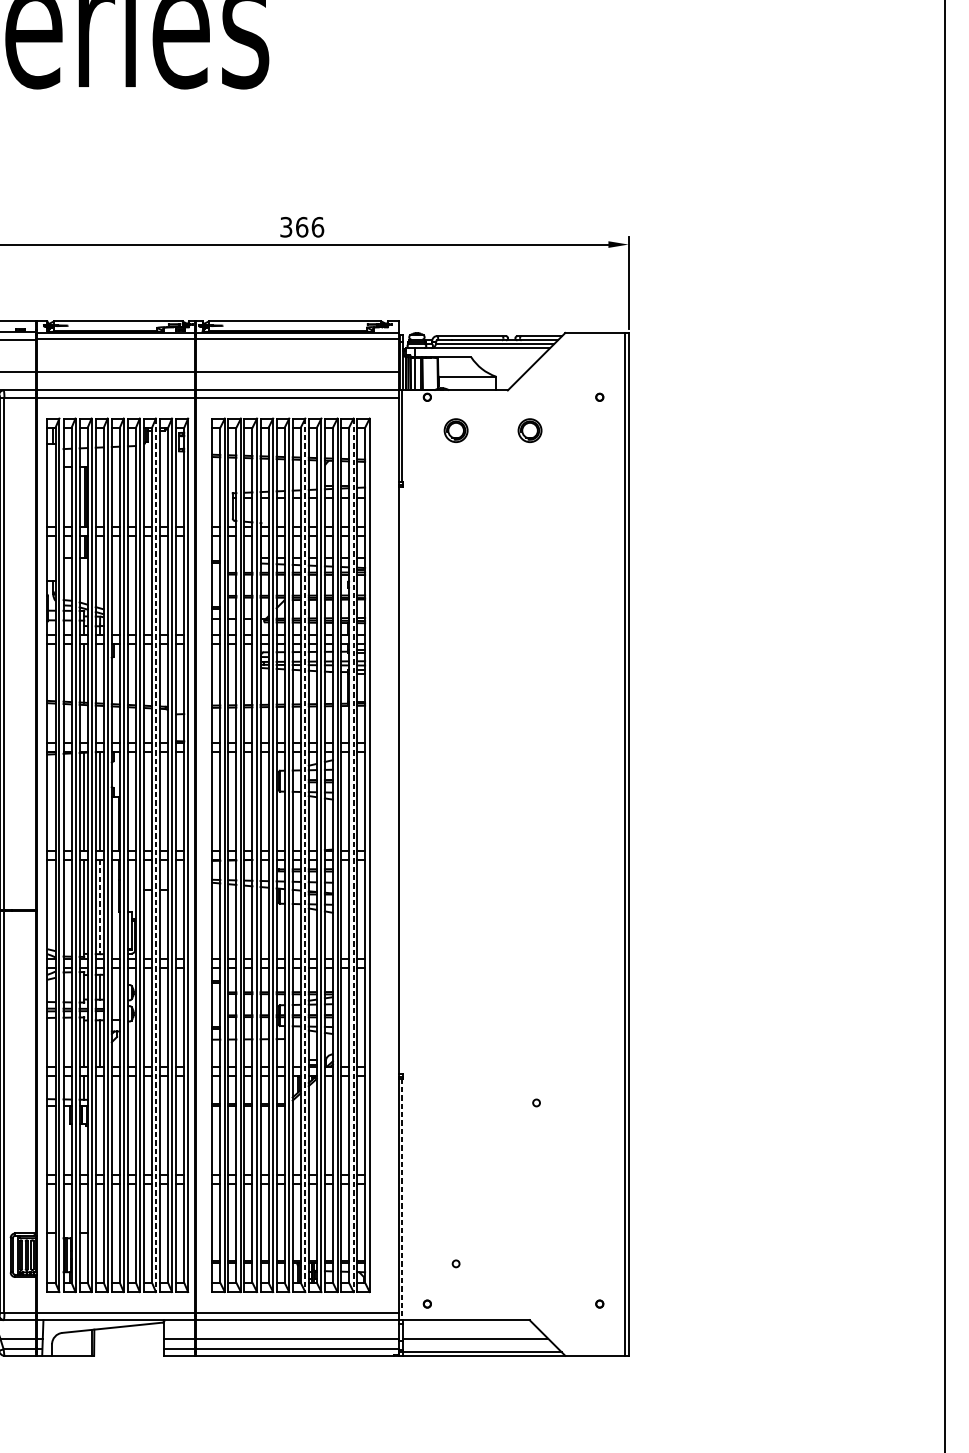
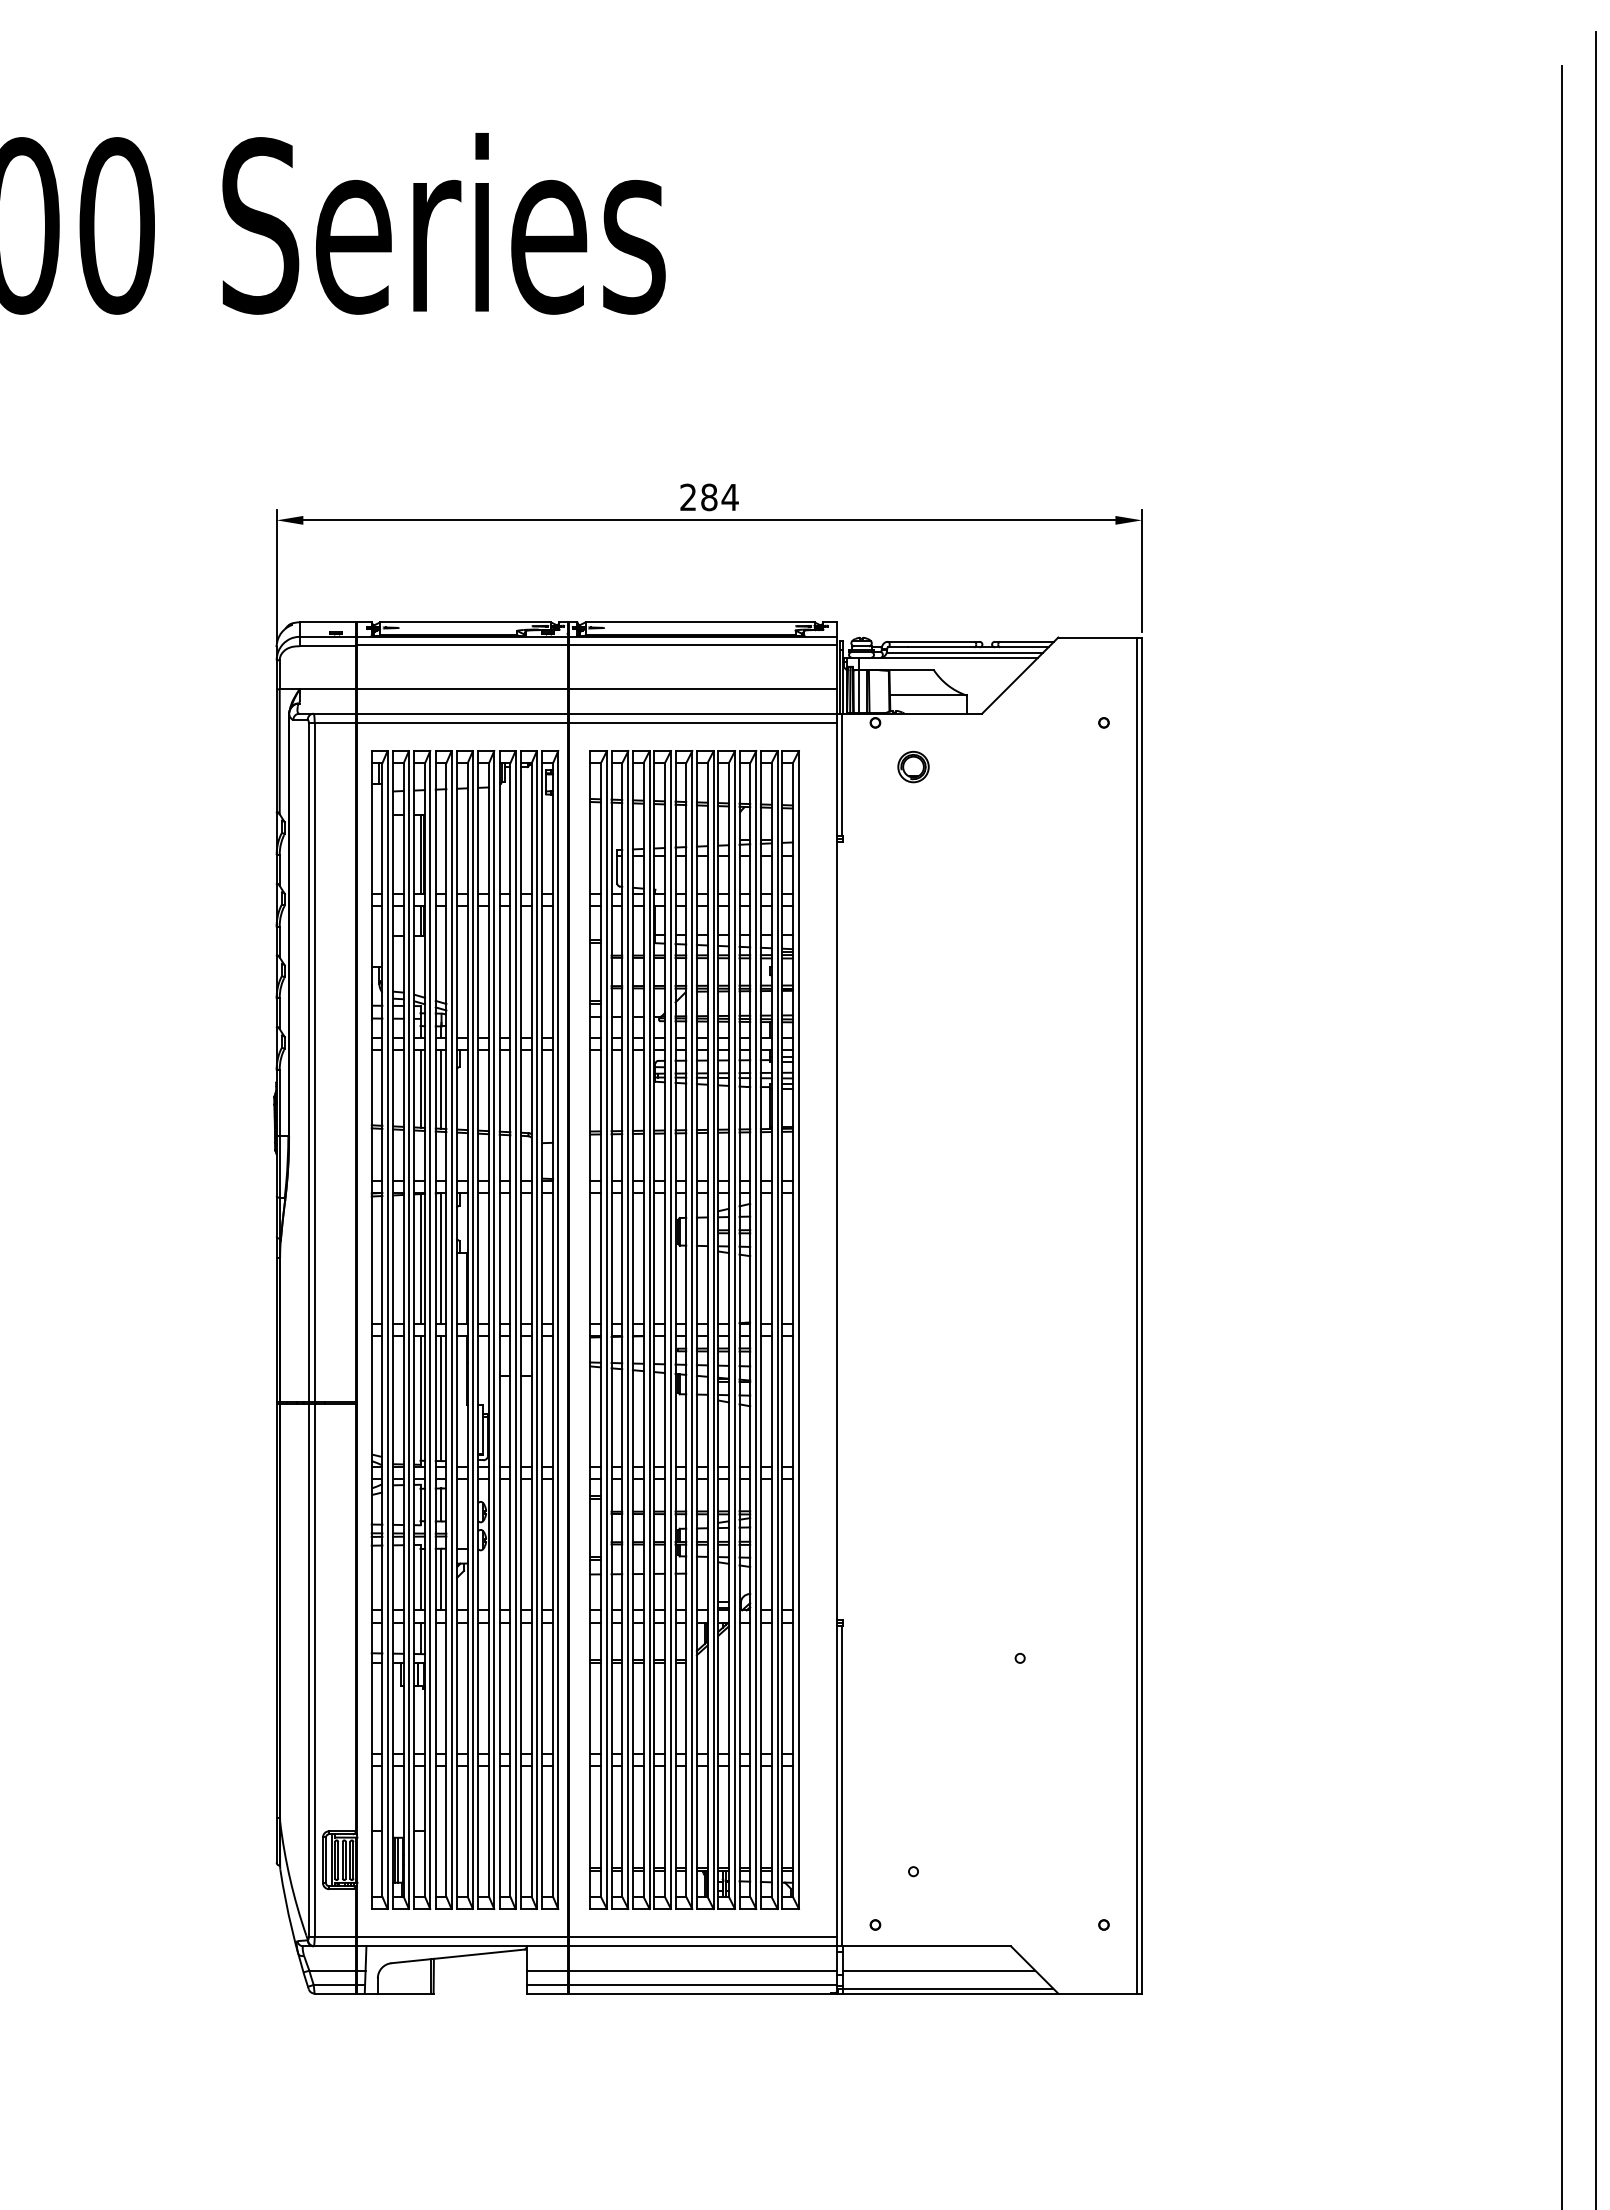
text: (302, 227) -> (709, 497), 366 -> 284
part: (530, 430) -> (1011, 767), removed
line: (100, 673) -> (441, 1088), added
line: (155, 855) -> (515, 1330), dashed -> solid
line: (305, 855) -> (713, 1330), dashed -> solid
line: (353, 855) -> (777, 1330), dashed -> solid
line: (100, 907) -> (441, 1399), dashed -> solid
line: (402, 1199) -> (842, 1786), dashed -> solid

